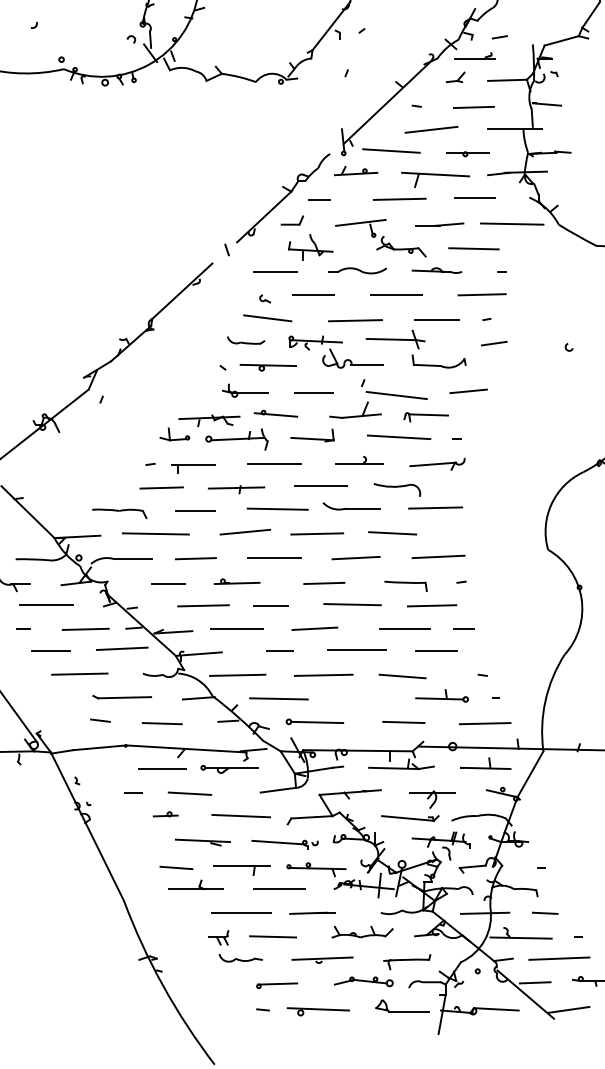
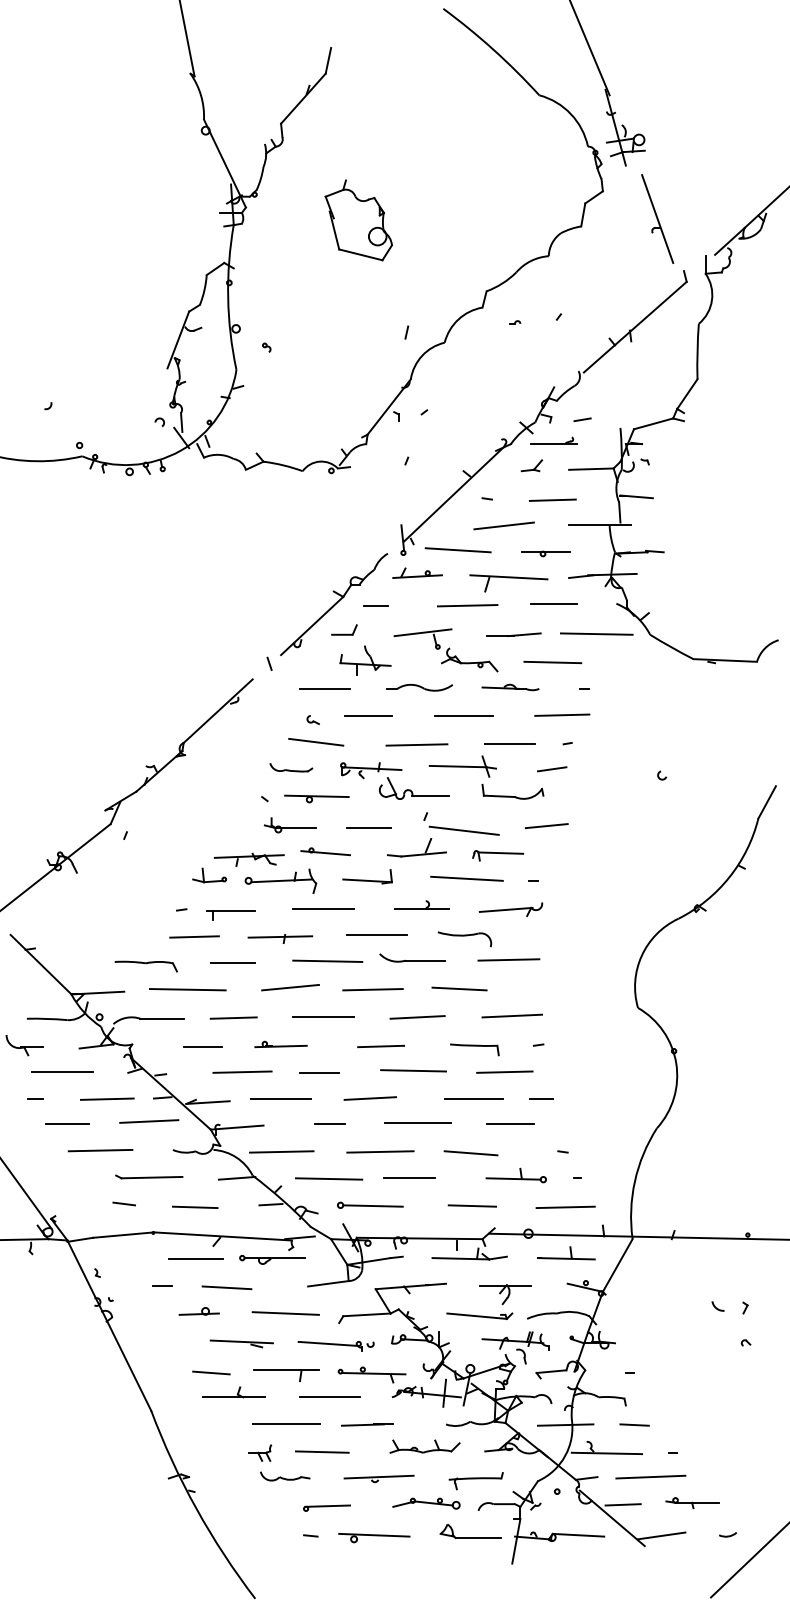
line: (494, 343) -> (552, 769), moved
line: (349, 698) -> (409, 1178), added
part: (165, 814) -> (198, 1311), size x1.43

